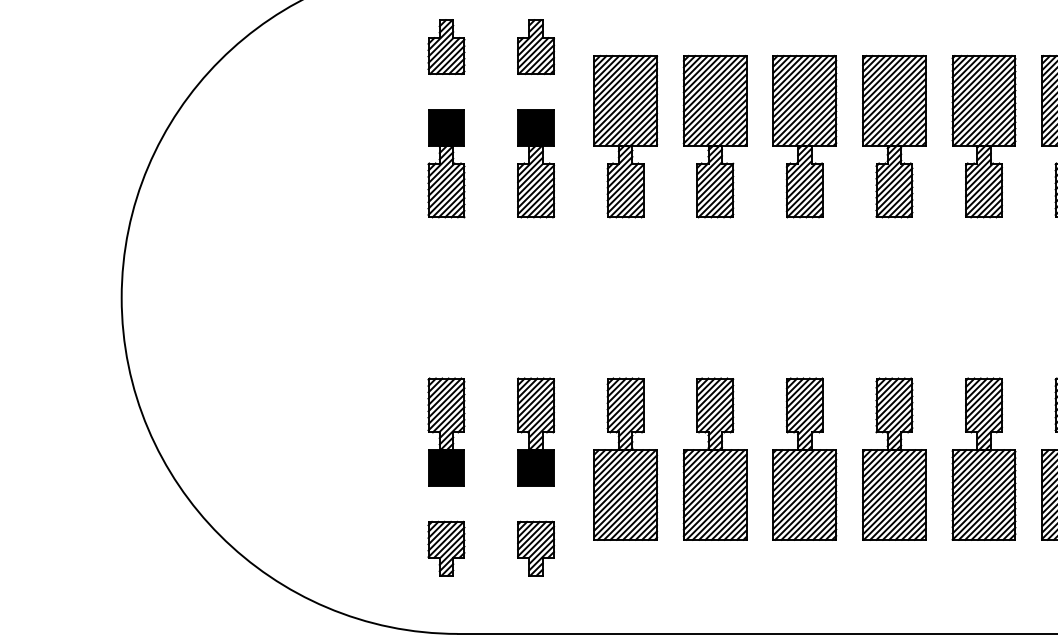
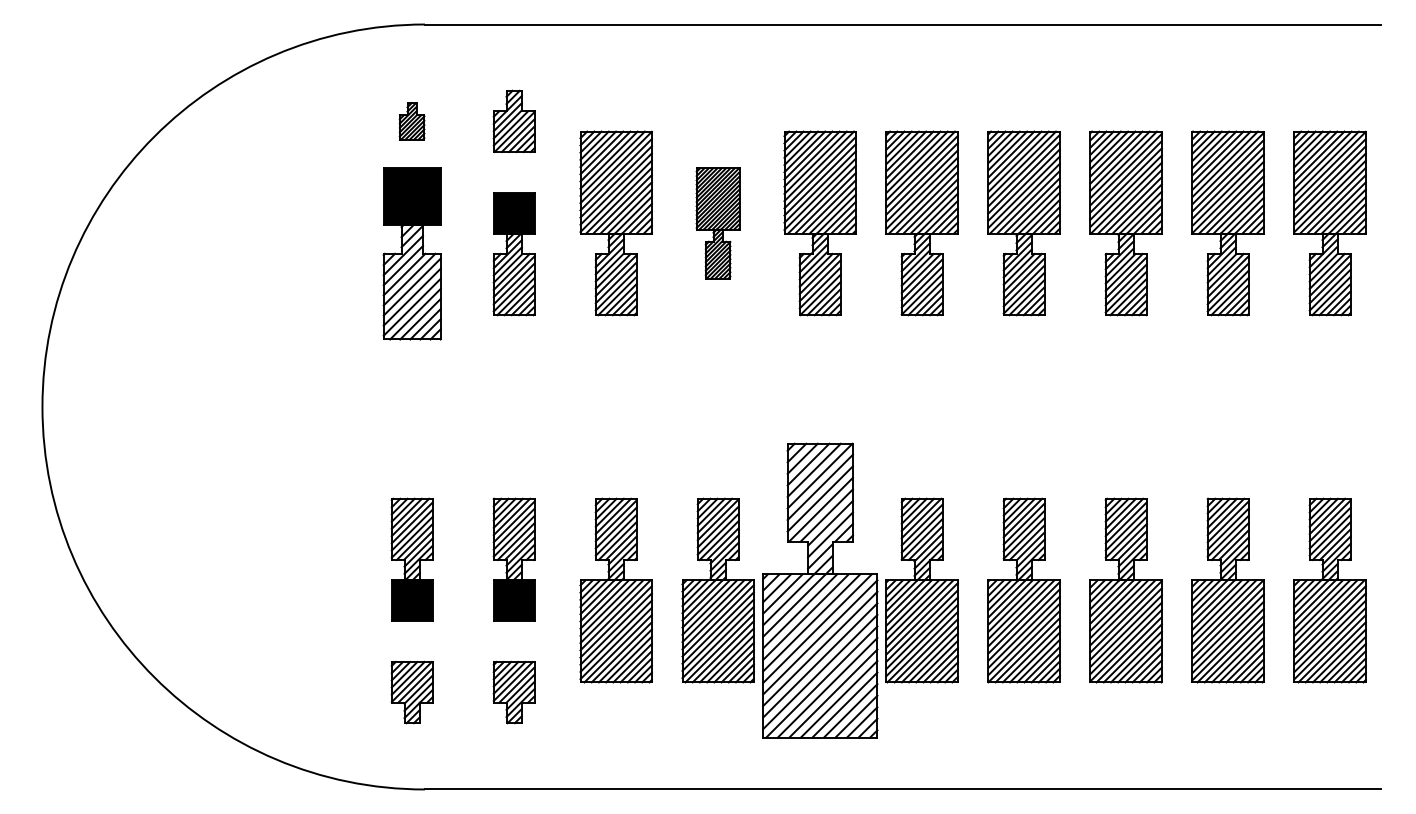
part: (445, 47) -> (411, 121), size x0.6
part: (714, 136) -> (717, 223), size x0.6
part: (445, 163) -> (411, 254), size x1.4
part: (804, 459) -> (819, 590), size x1.6

